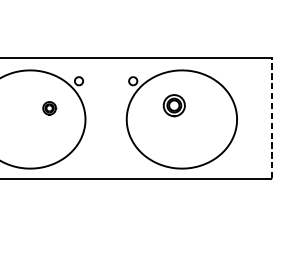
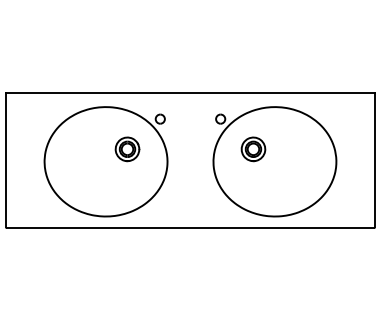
part: (174, 105) -> (253, 149), moved
part: (49, 108) -> (127, 149), size x1.67
line: (271, 117) -> (374, 159), dashed -> solid

